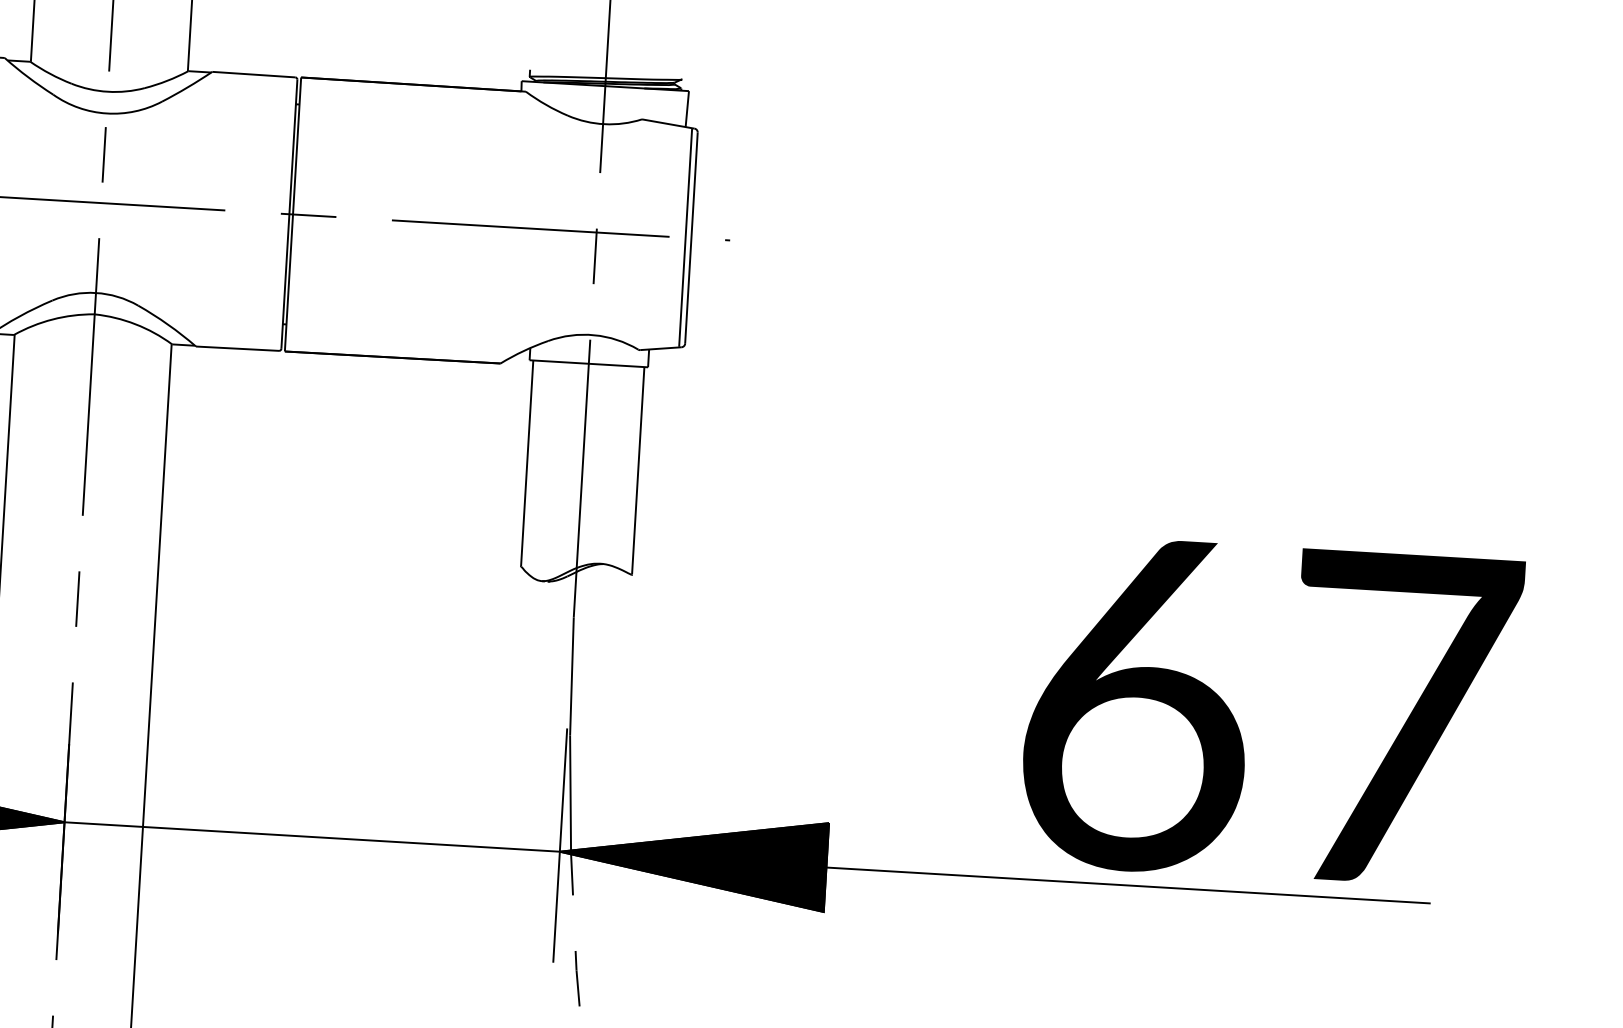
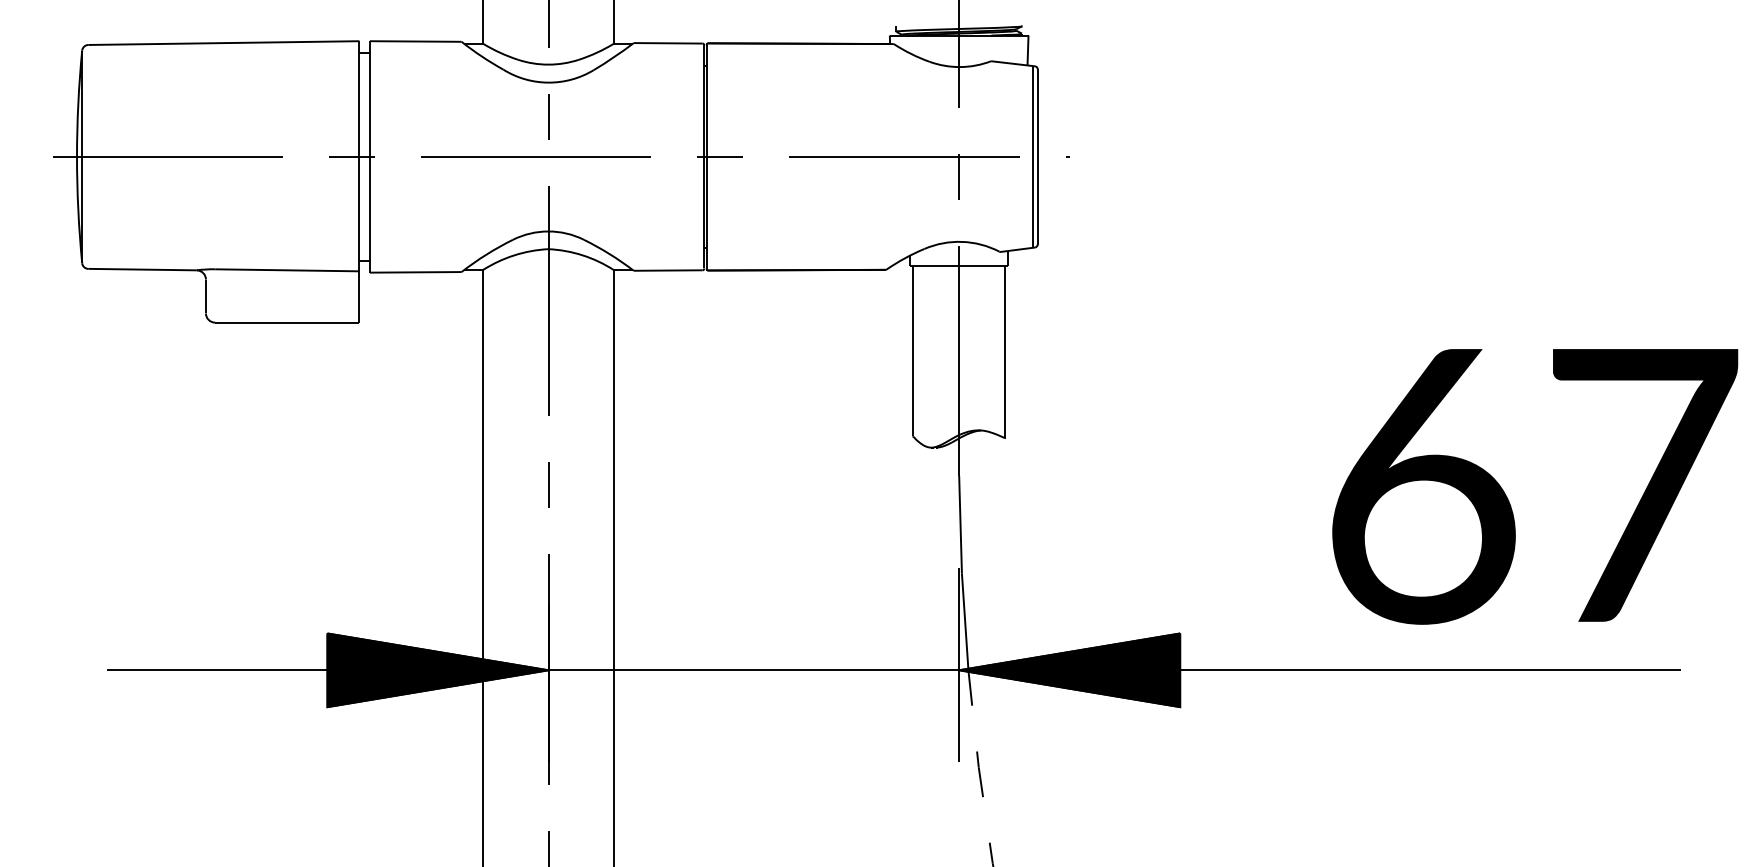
text: (1271, 712) -> (1535, 486), moved

